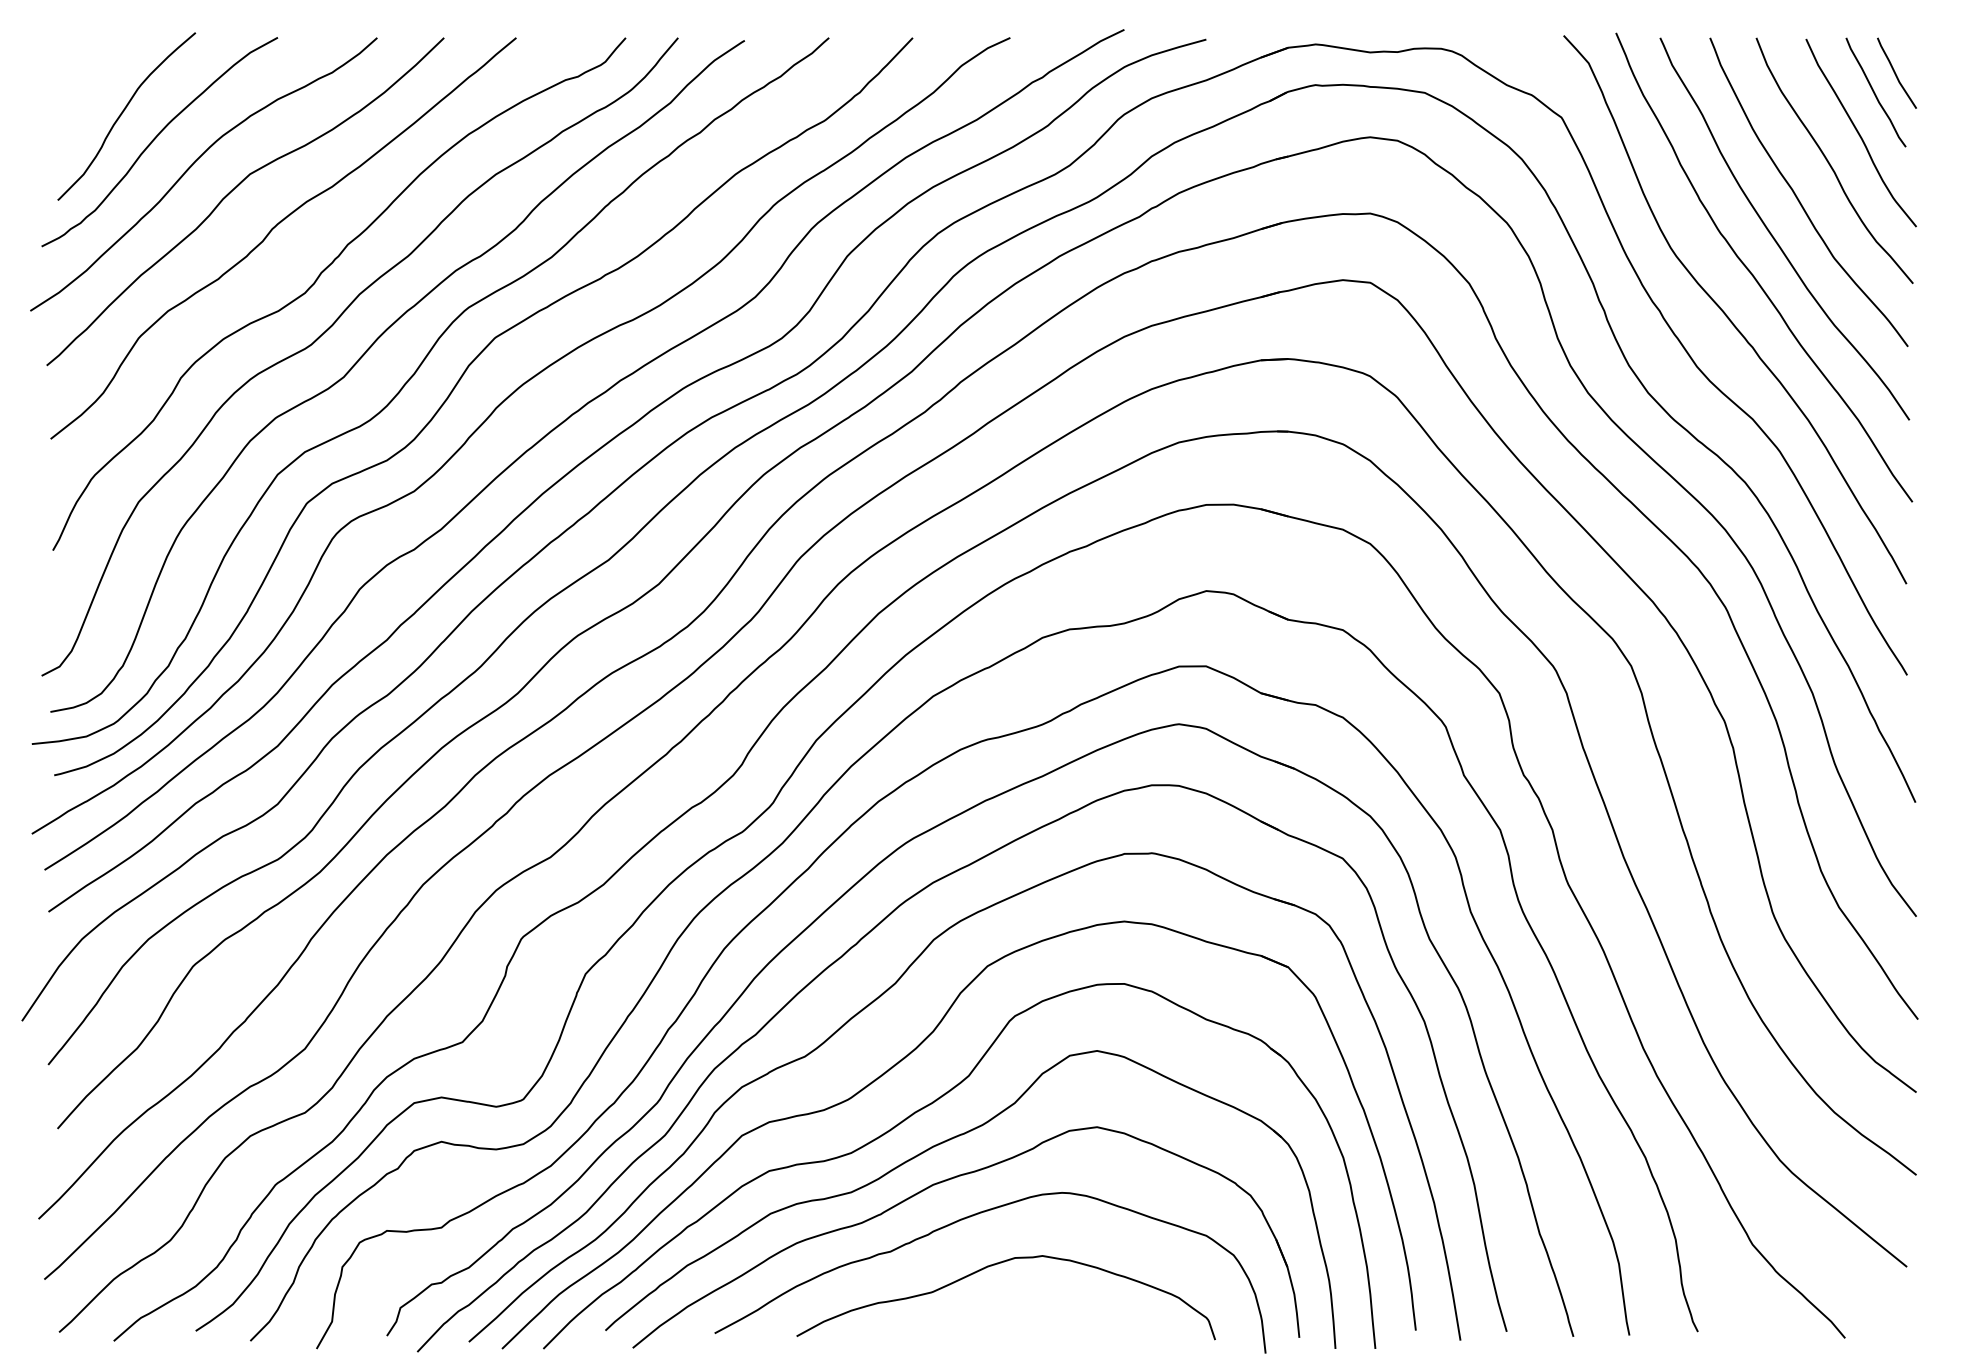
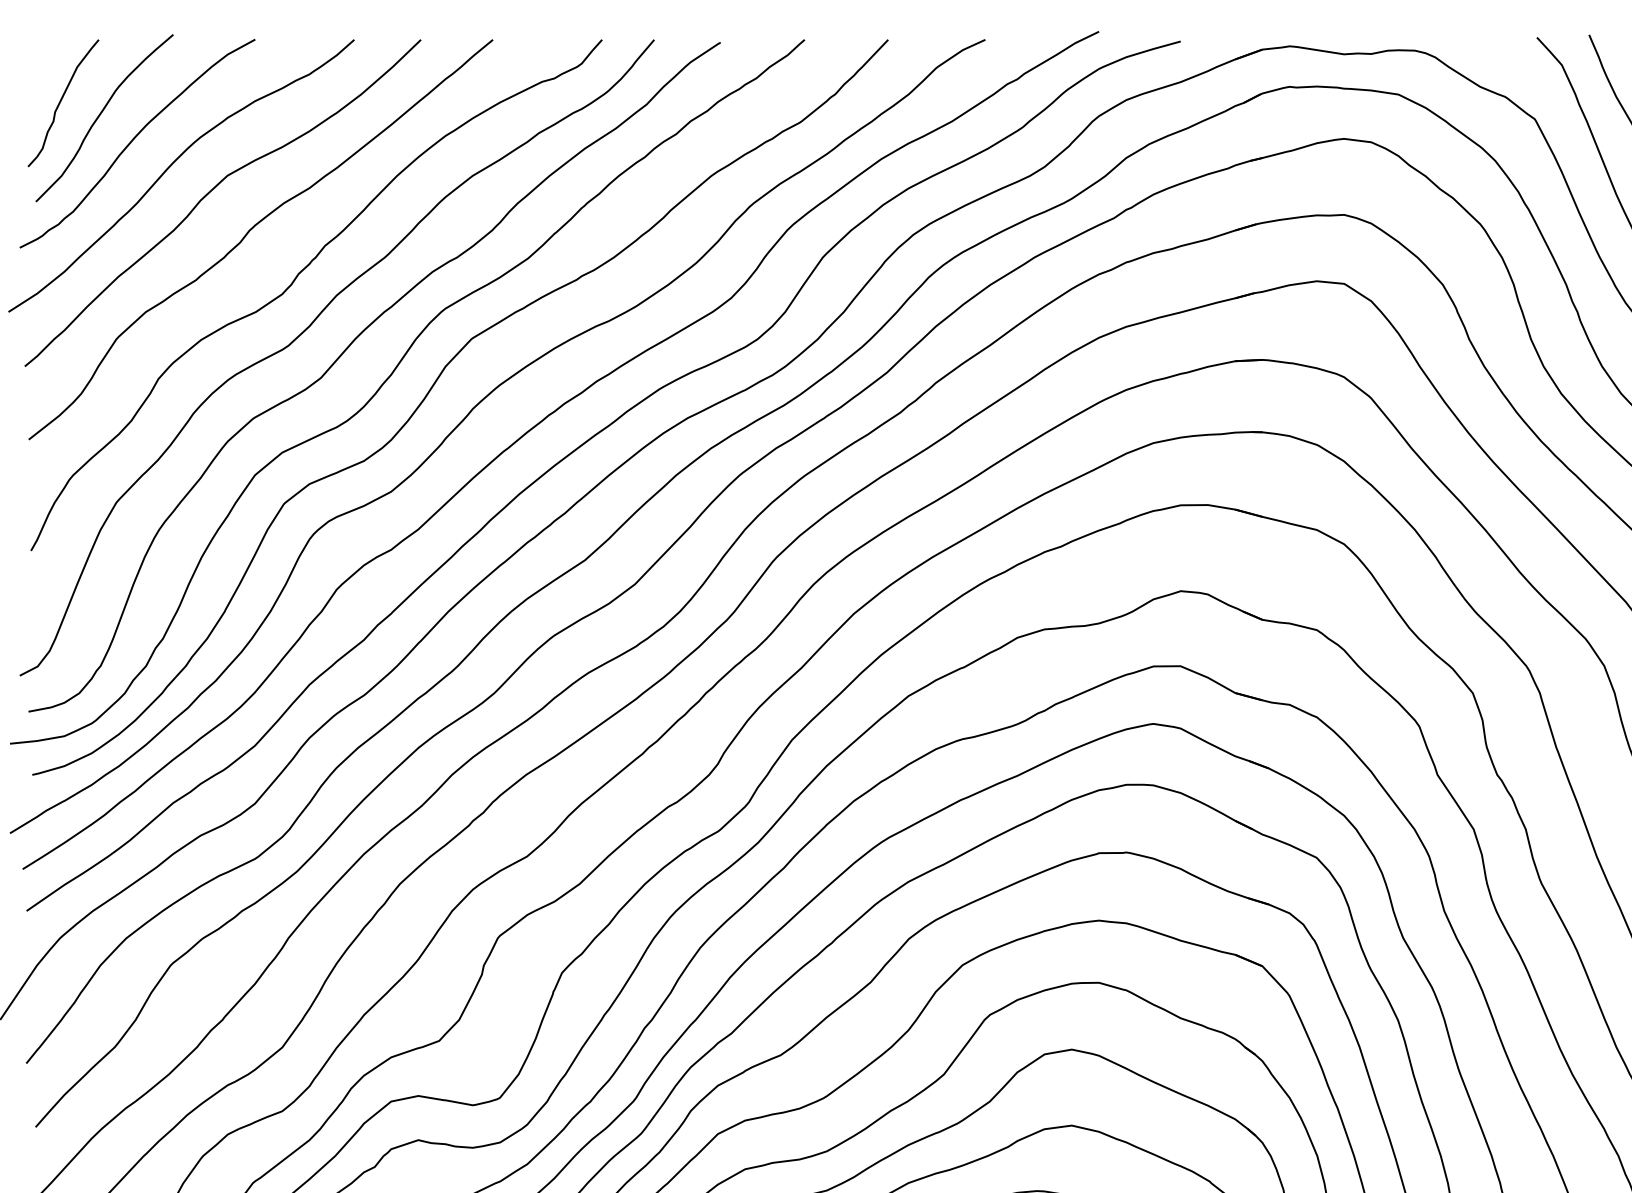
curve: (83, 100) -> (61, 102), added

